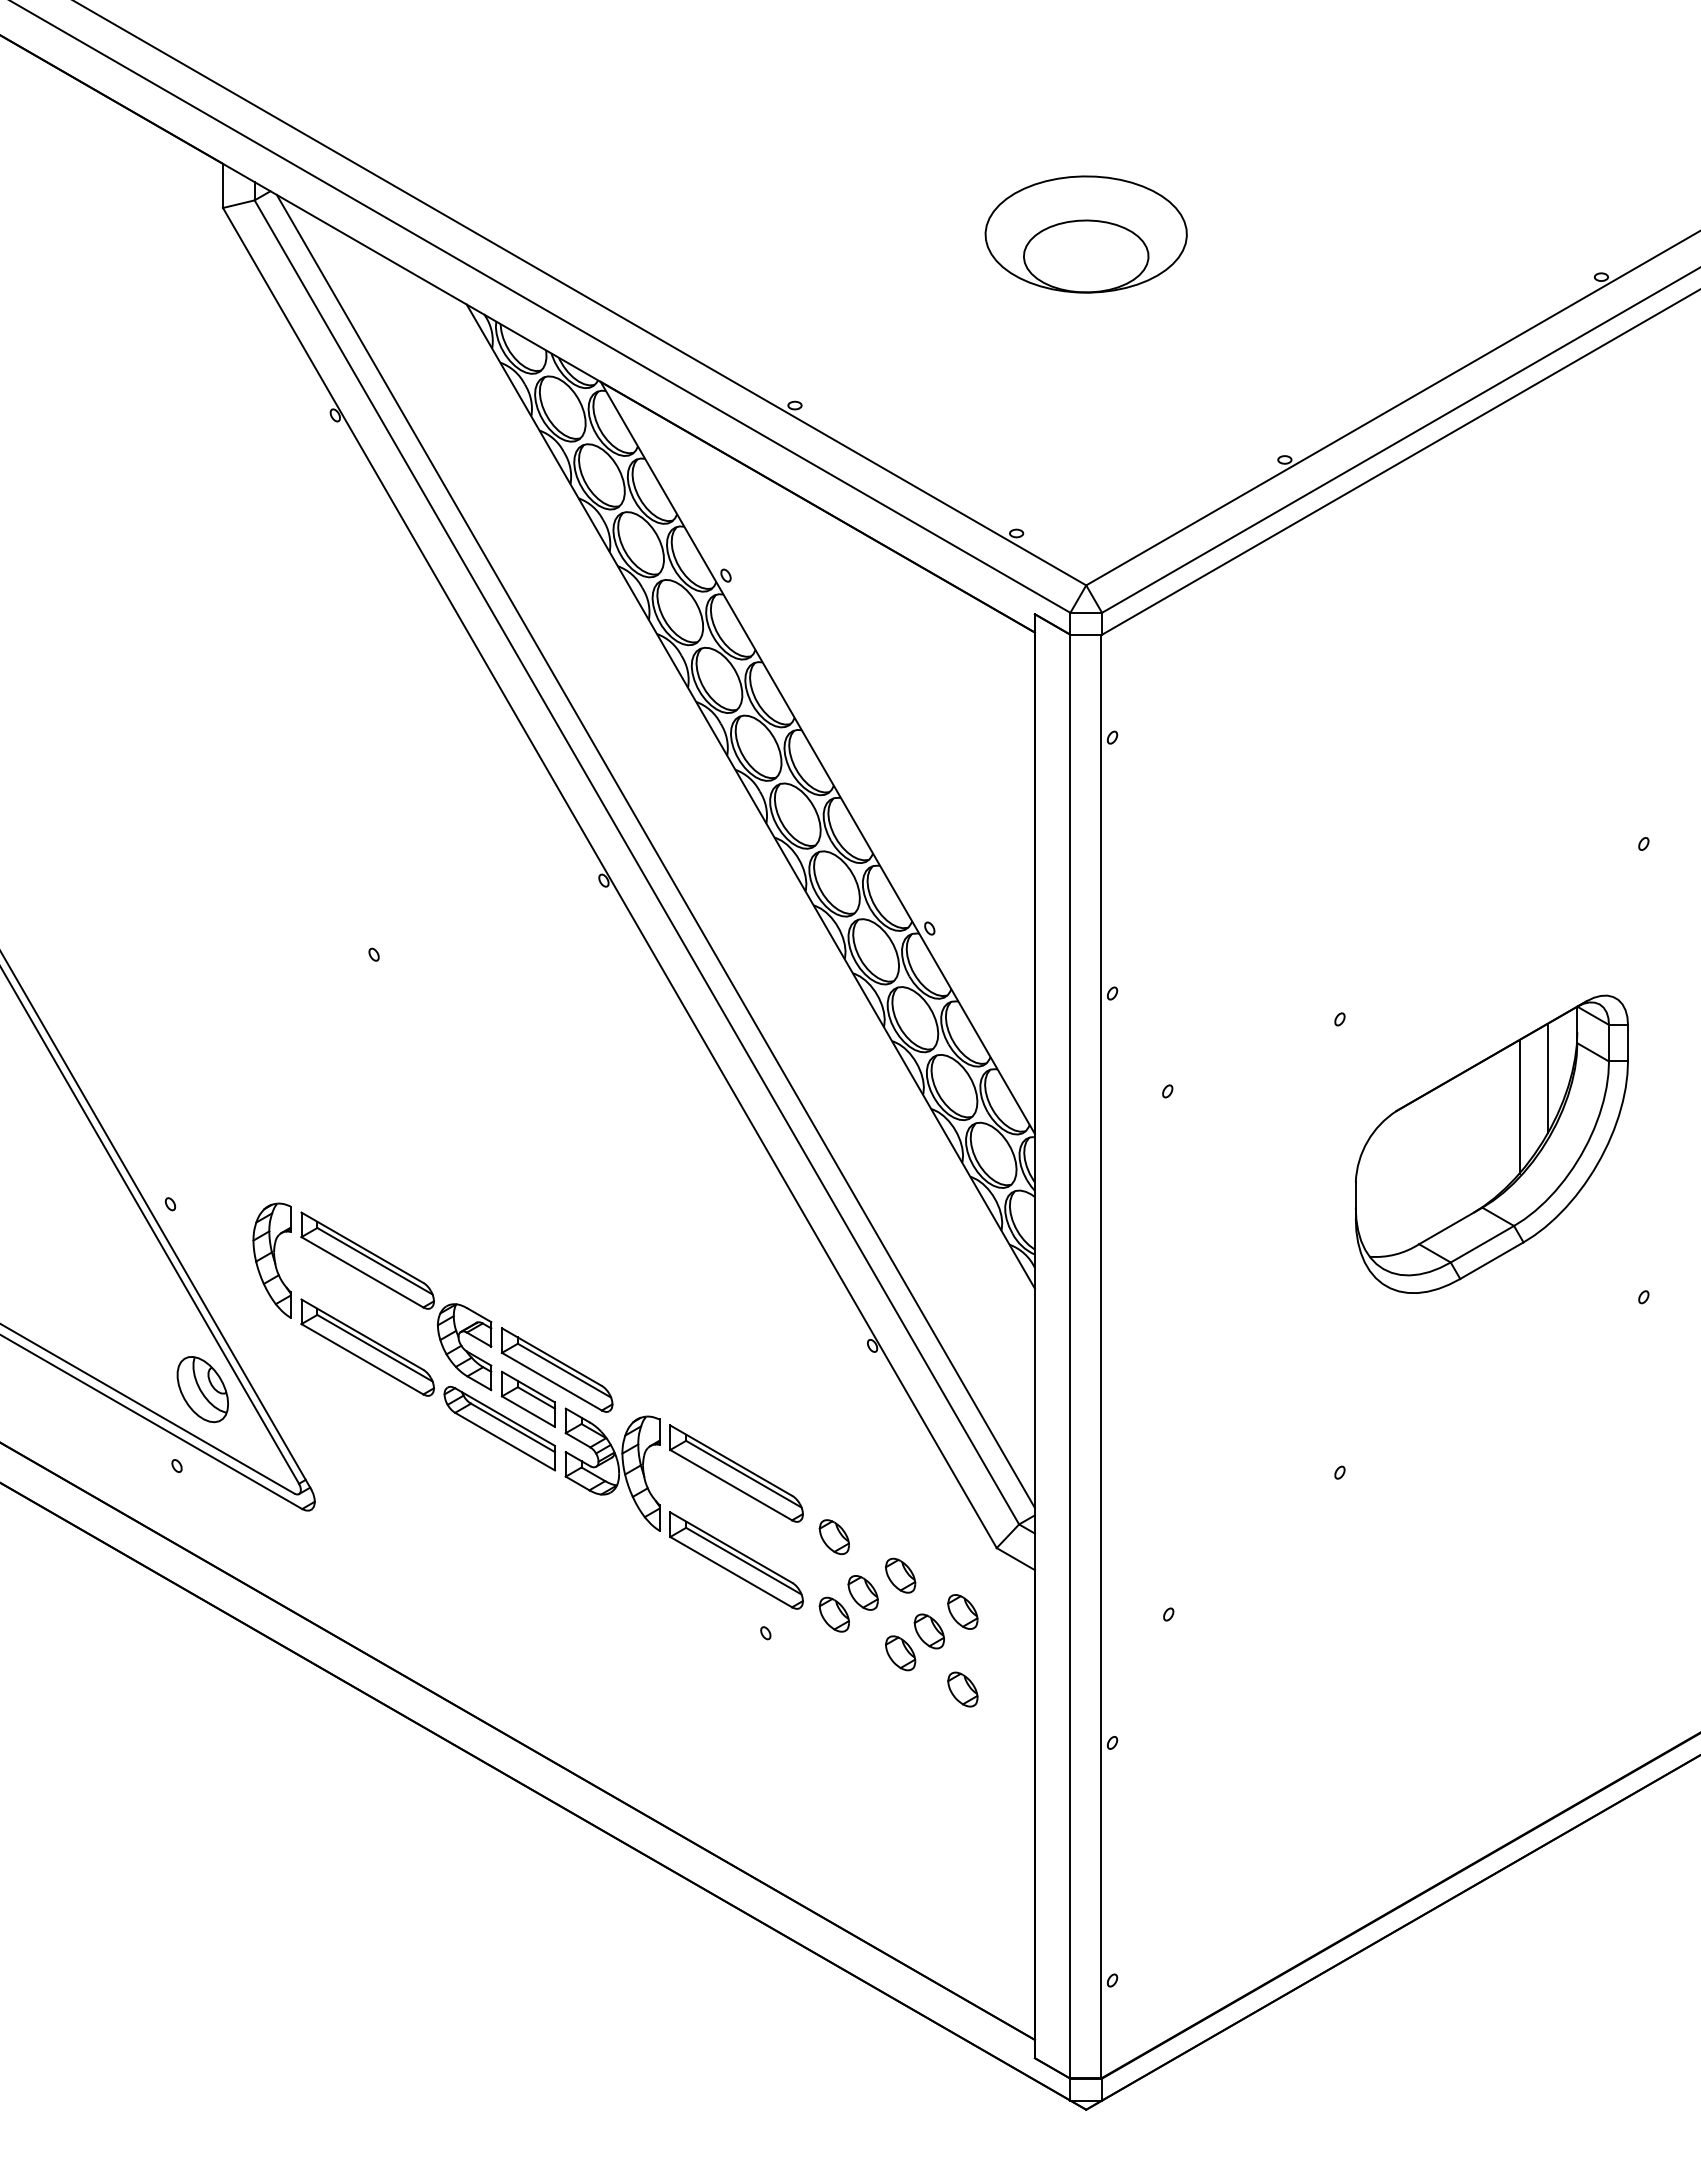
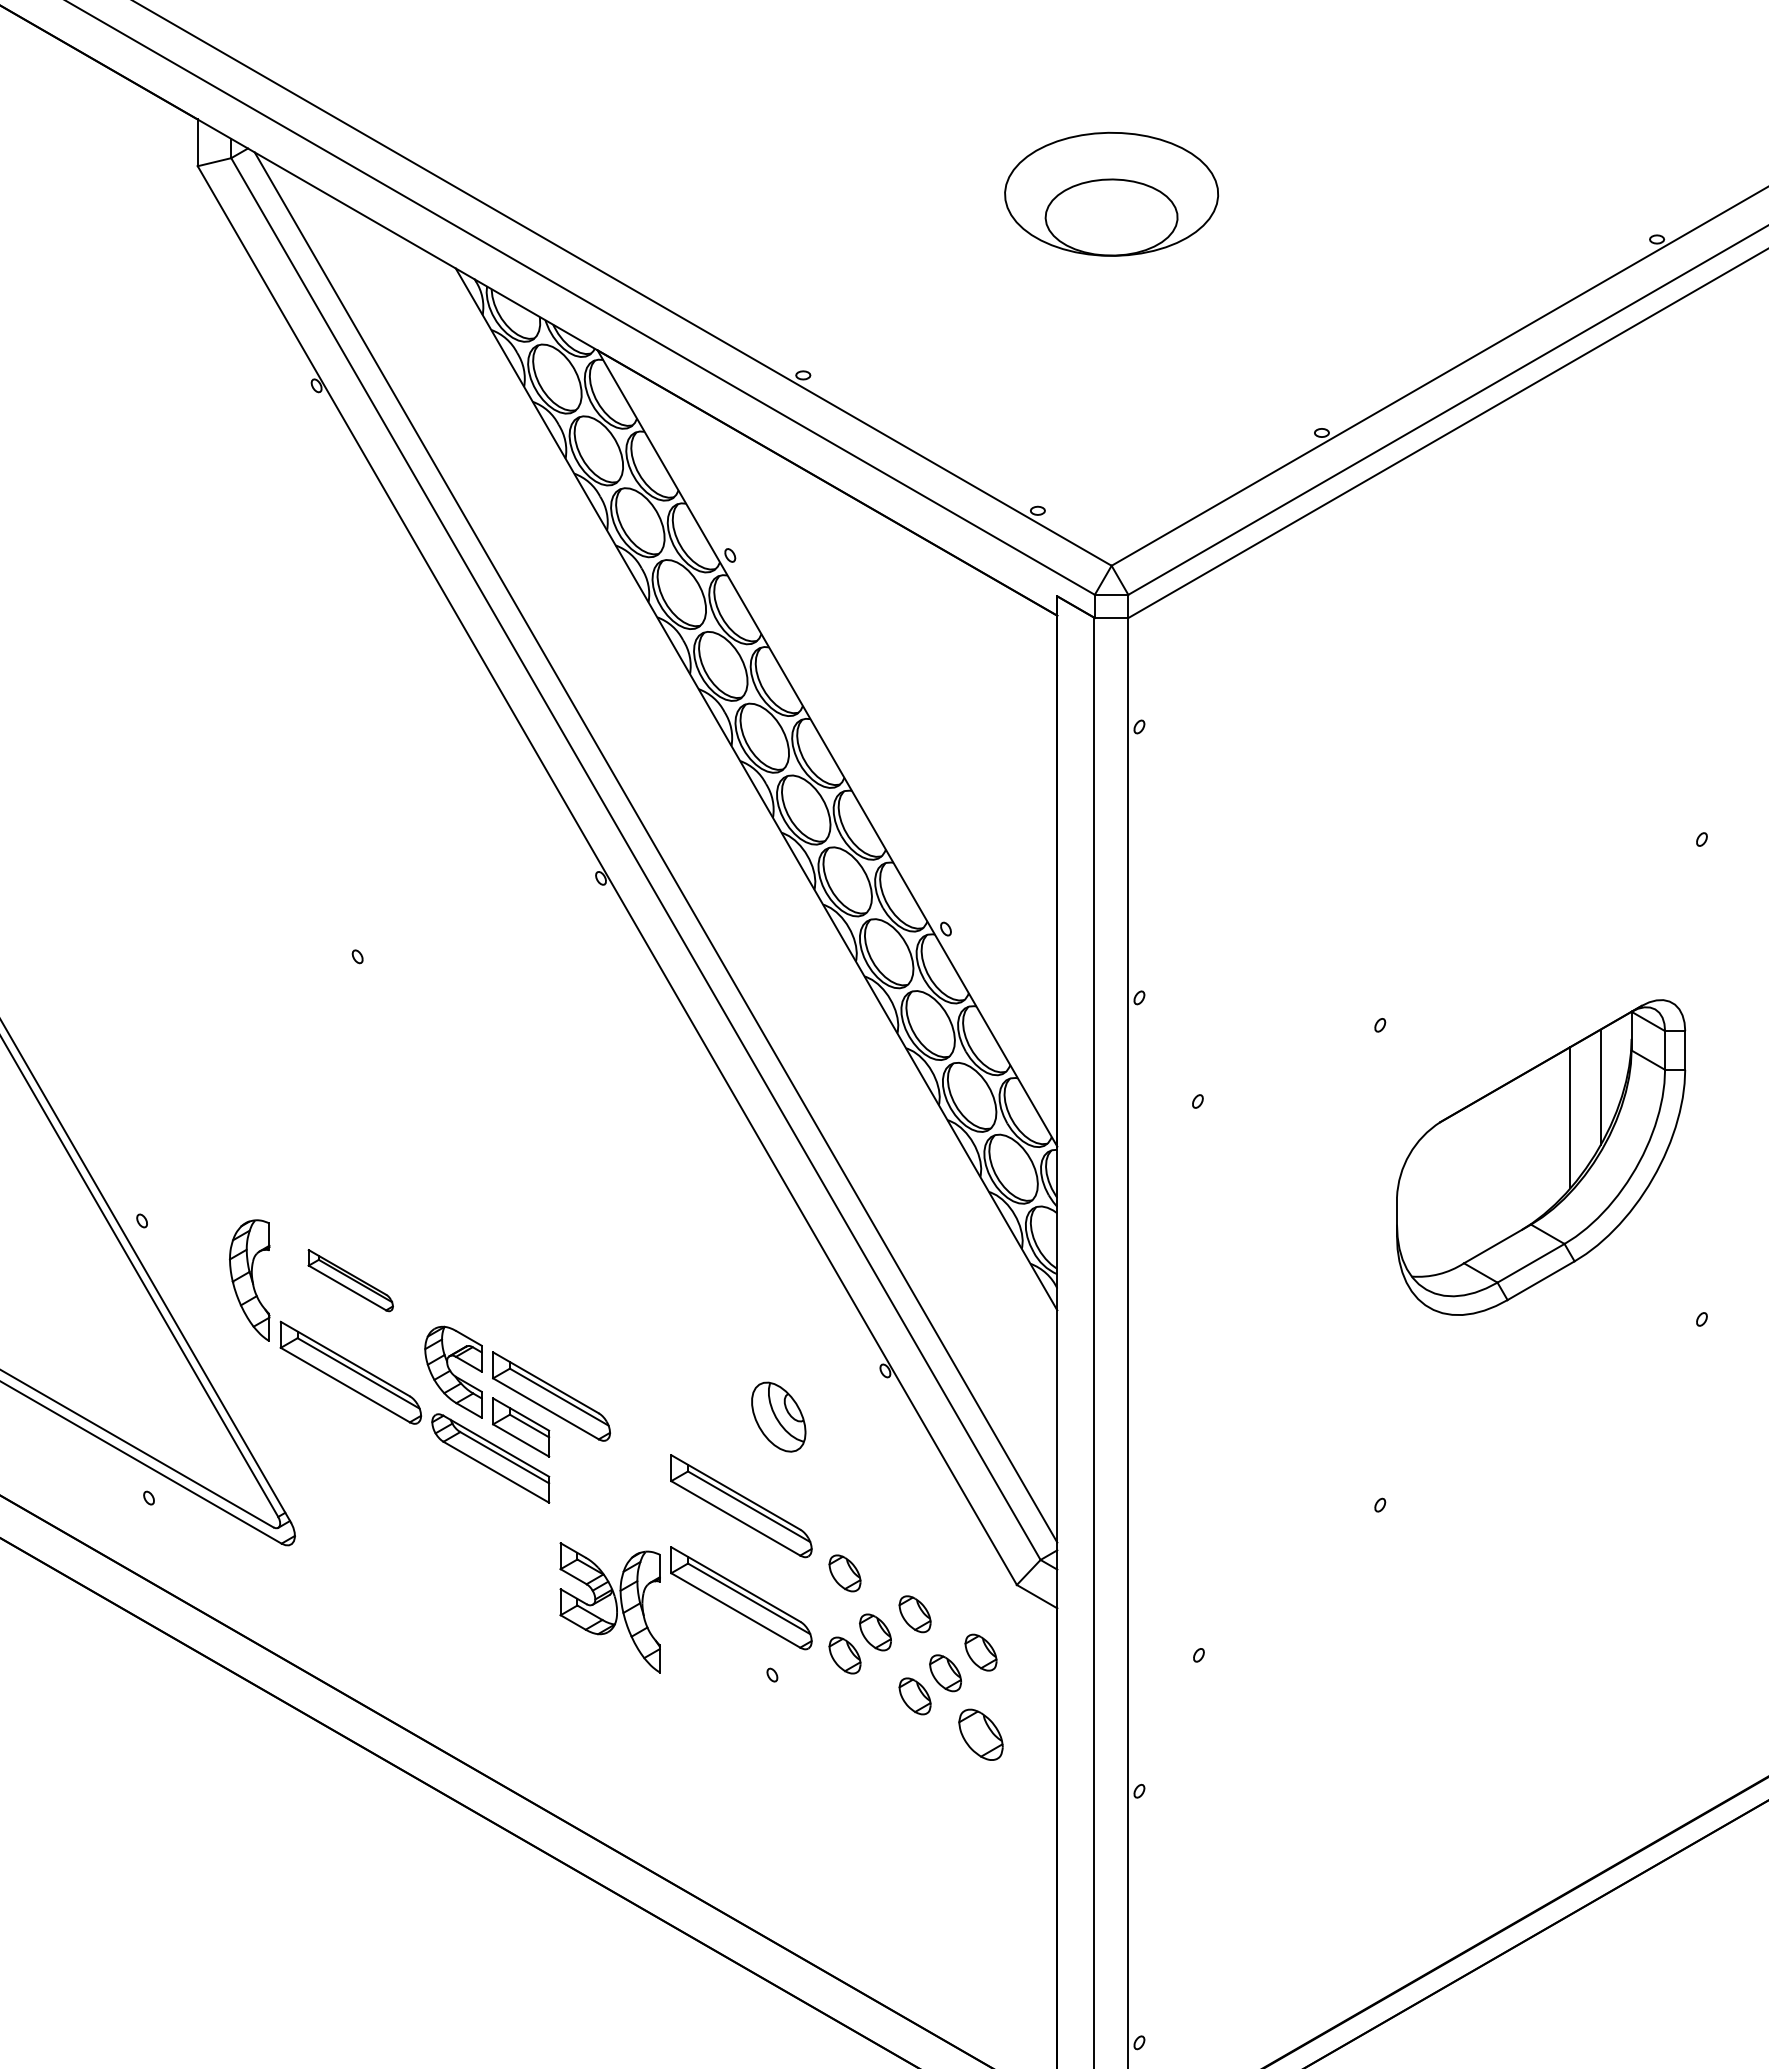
part: (367, 1260) -> (350, 1280), size x0.6
part: (202, 1389) -> (778, 1417), moved
part: (612, 1469) -> (610, 1607), moved
part: (962, 1689) -> (980, 1734), size x1.4

